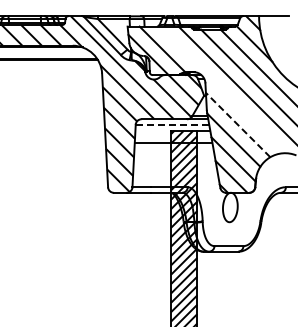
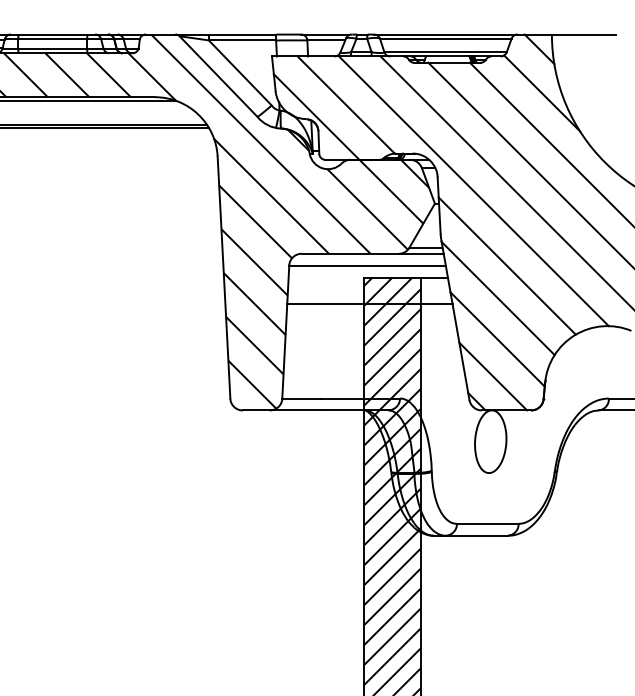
line: (222, 89) -> (474, 190), added
line: (172, 124) -> (367, 264), dashed -> solid
line: (238, 125) -> (508, 267), dashed -> solid

